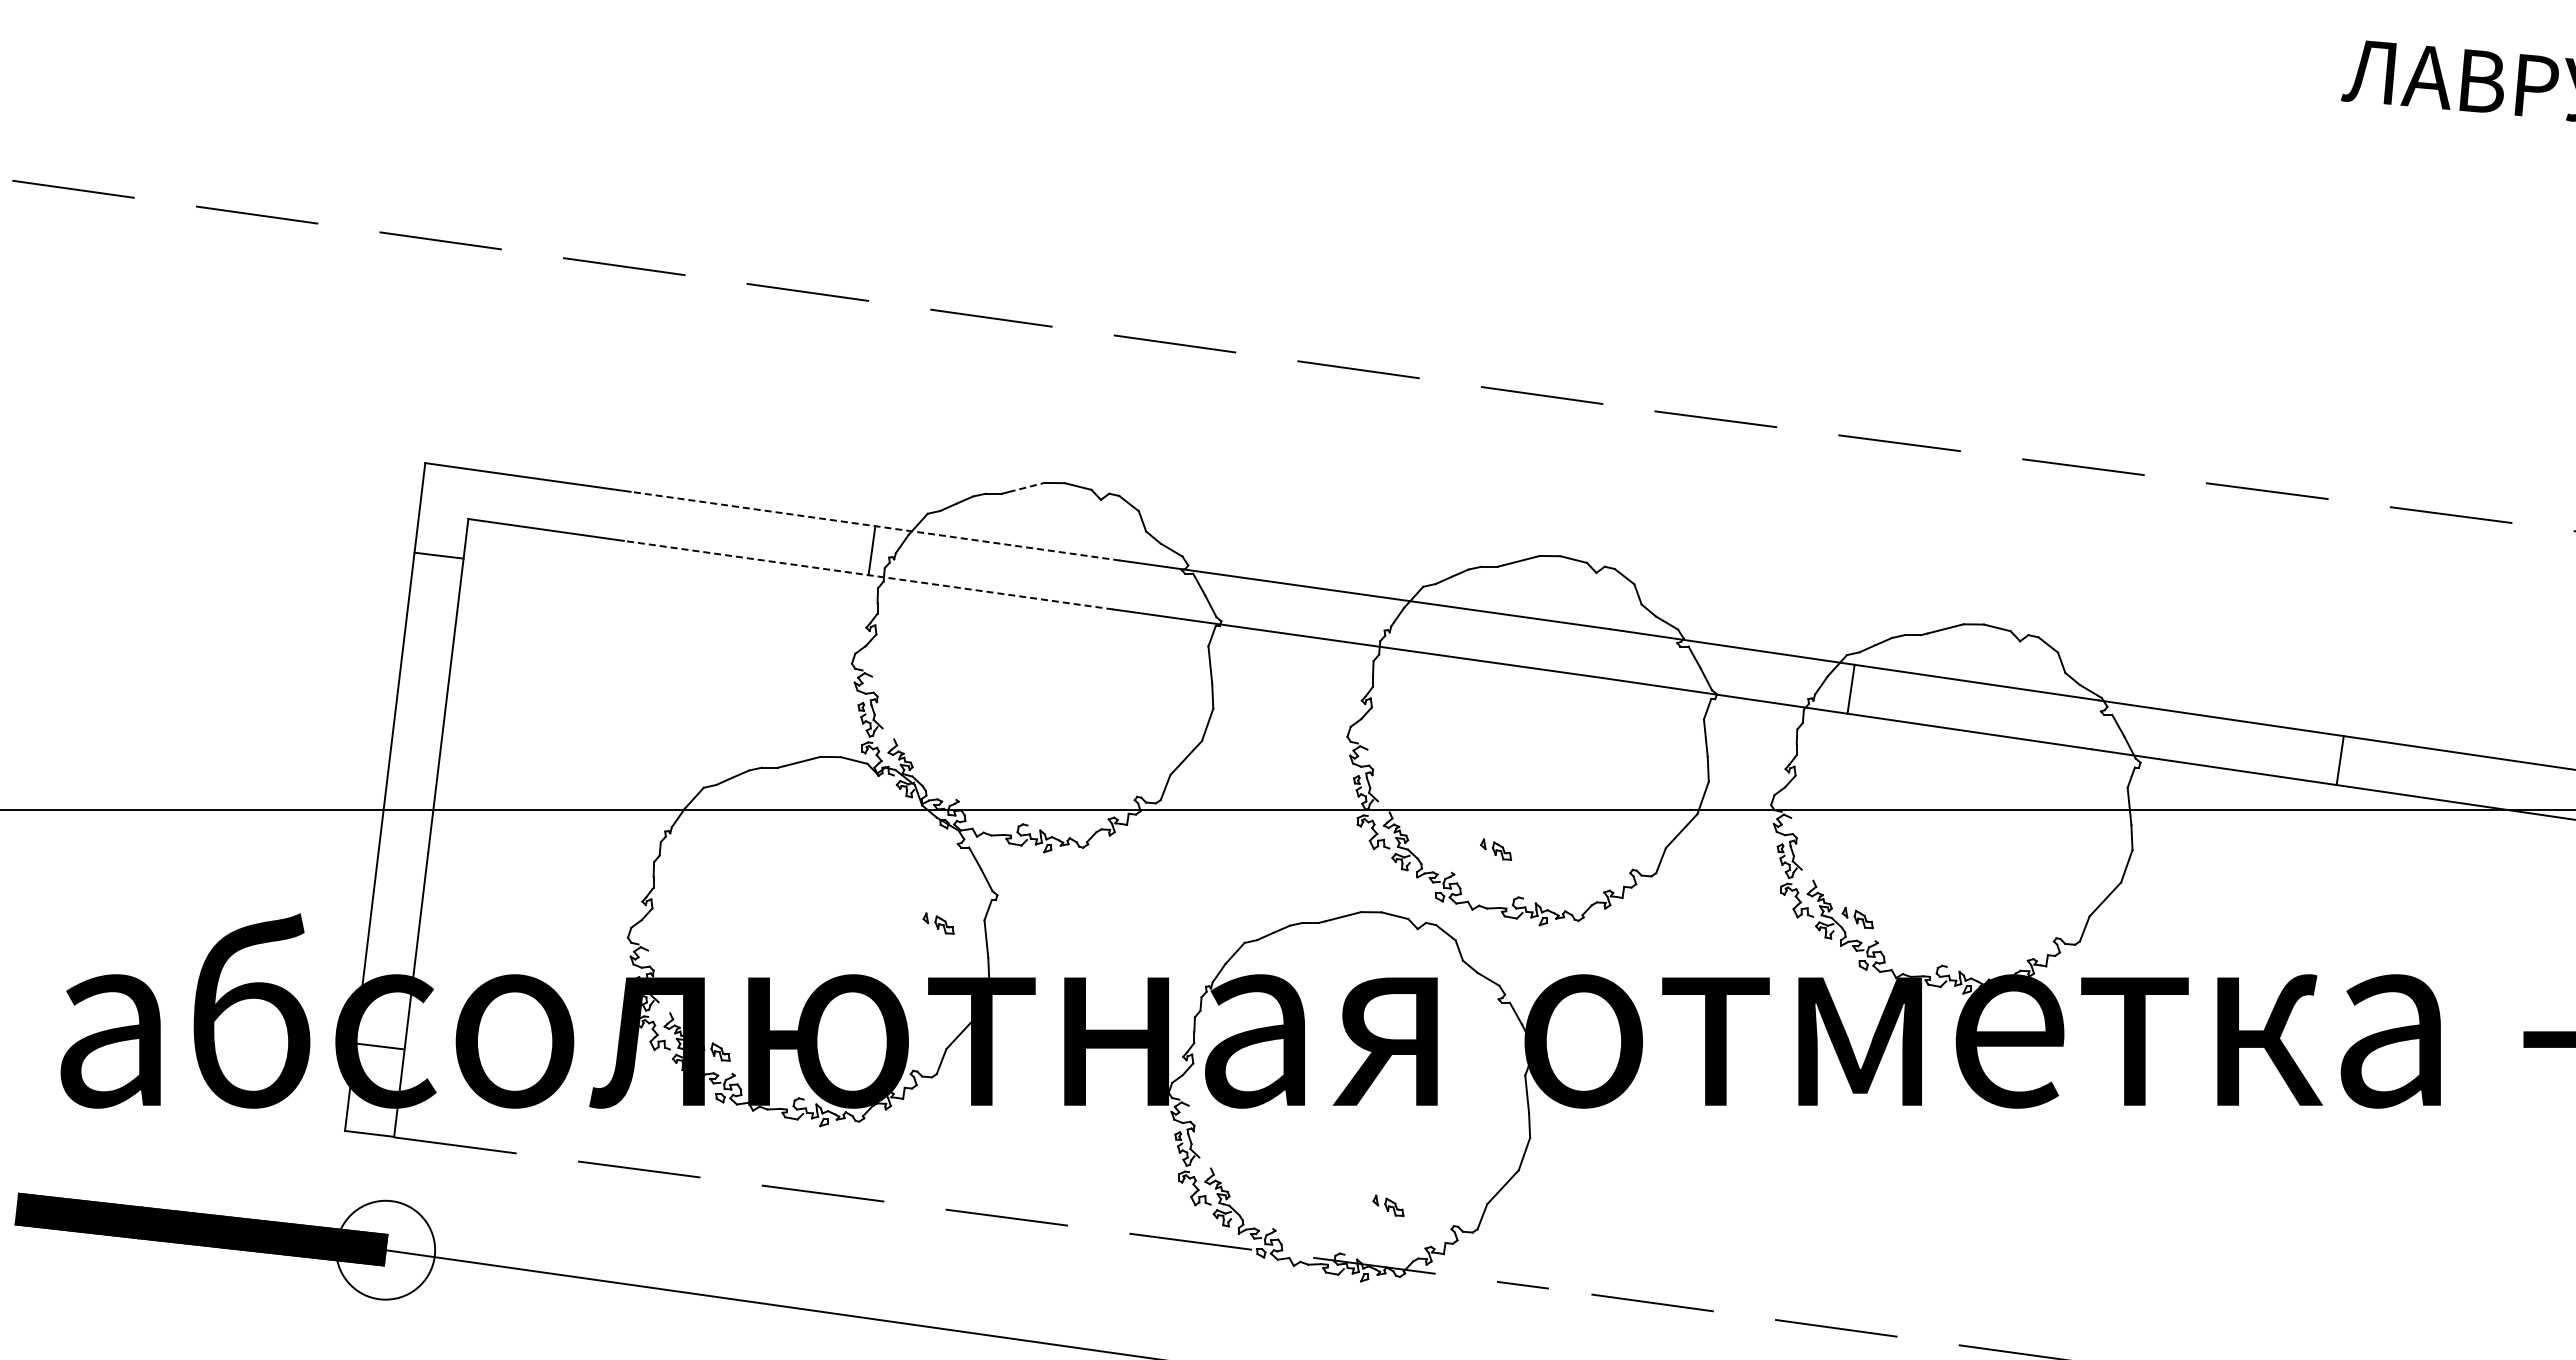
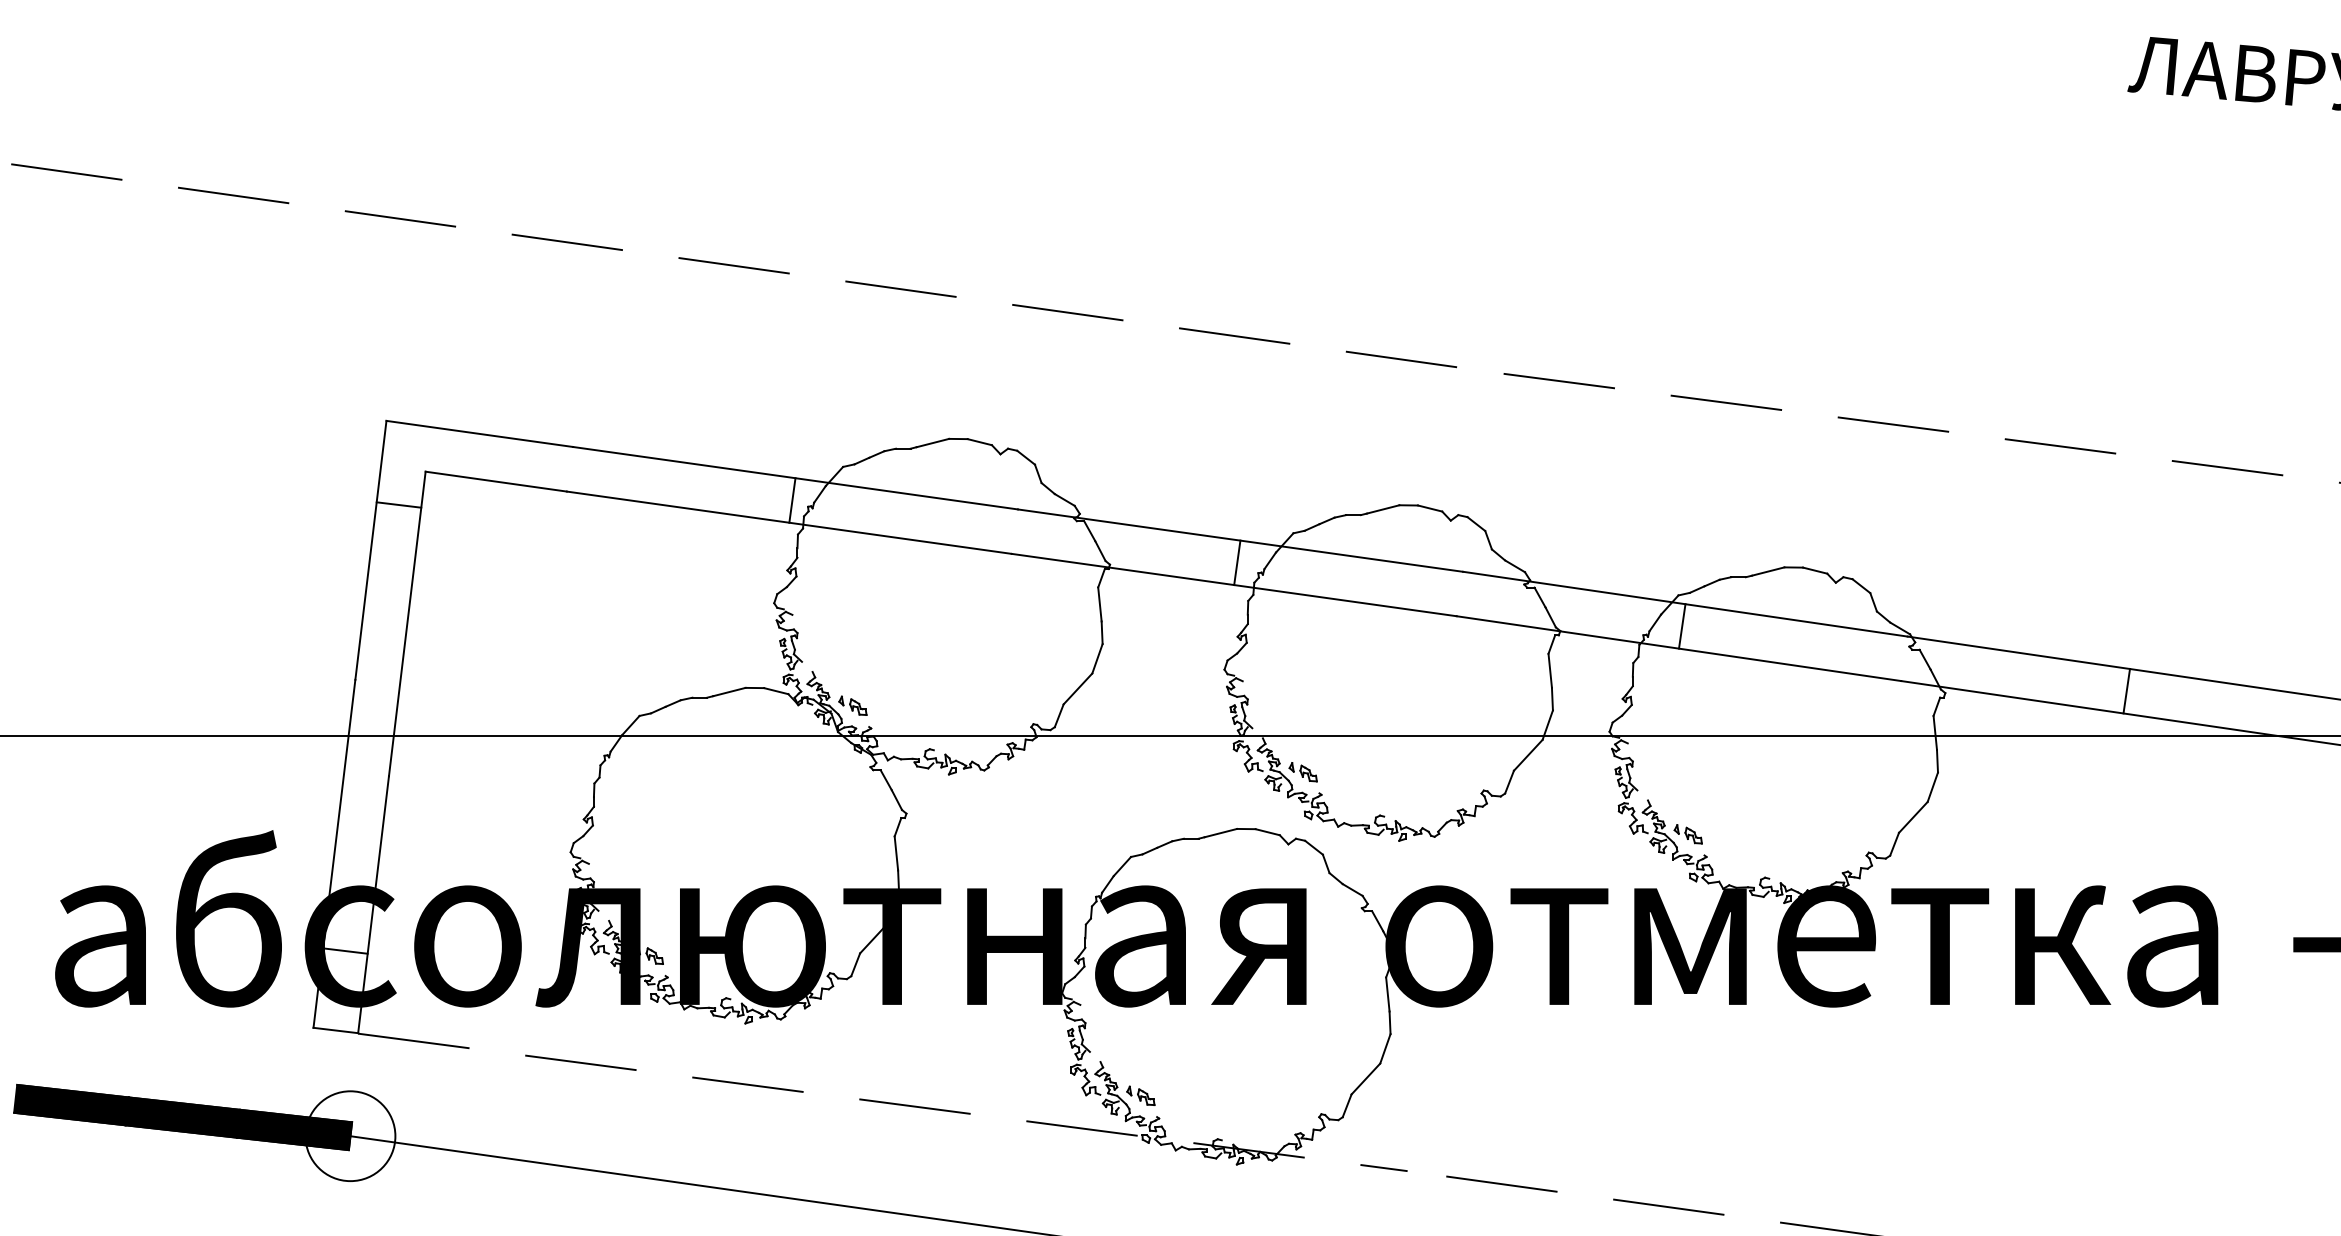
line: (1027, 487) -> (933, 443), dashed -> solid
line: (874, 526) -> (794, 478), dashed -> solid
line: (868, 575) -> (789, 523), dashed -> solid
line: (1361, 618) -> (1237, 562), added
part: (1495, 849) -> (1302, 772), moved
part: (938, 923) -> (852, 705), moved
part: (1388, 1205) -> (1140, 1095), moved

